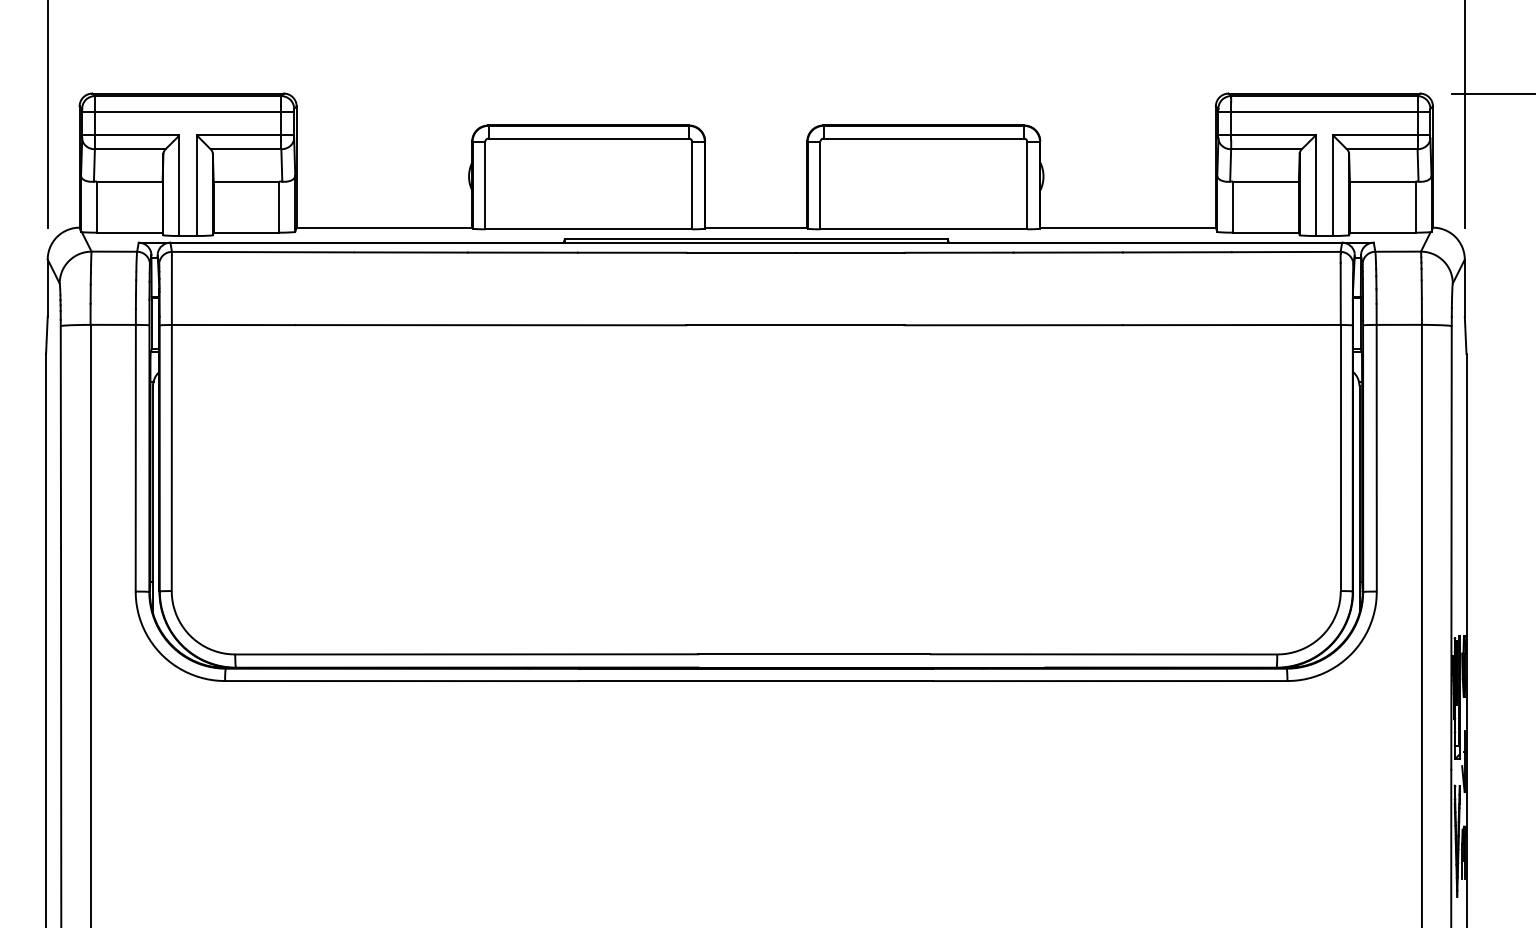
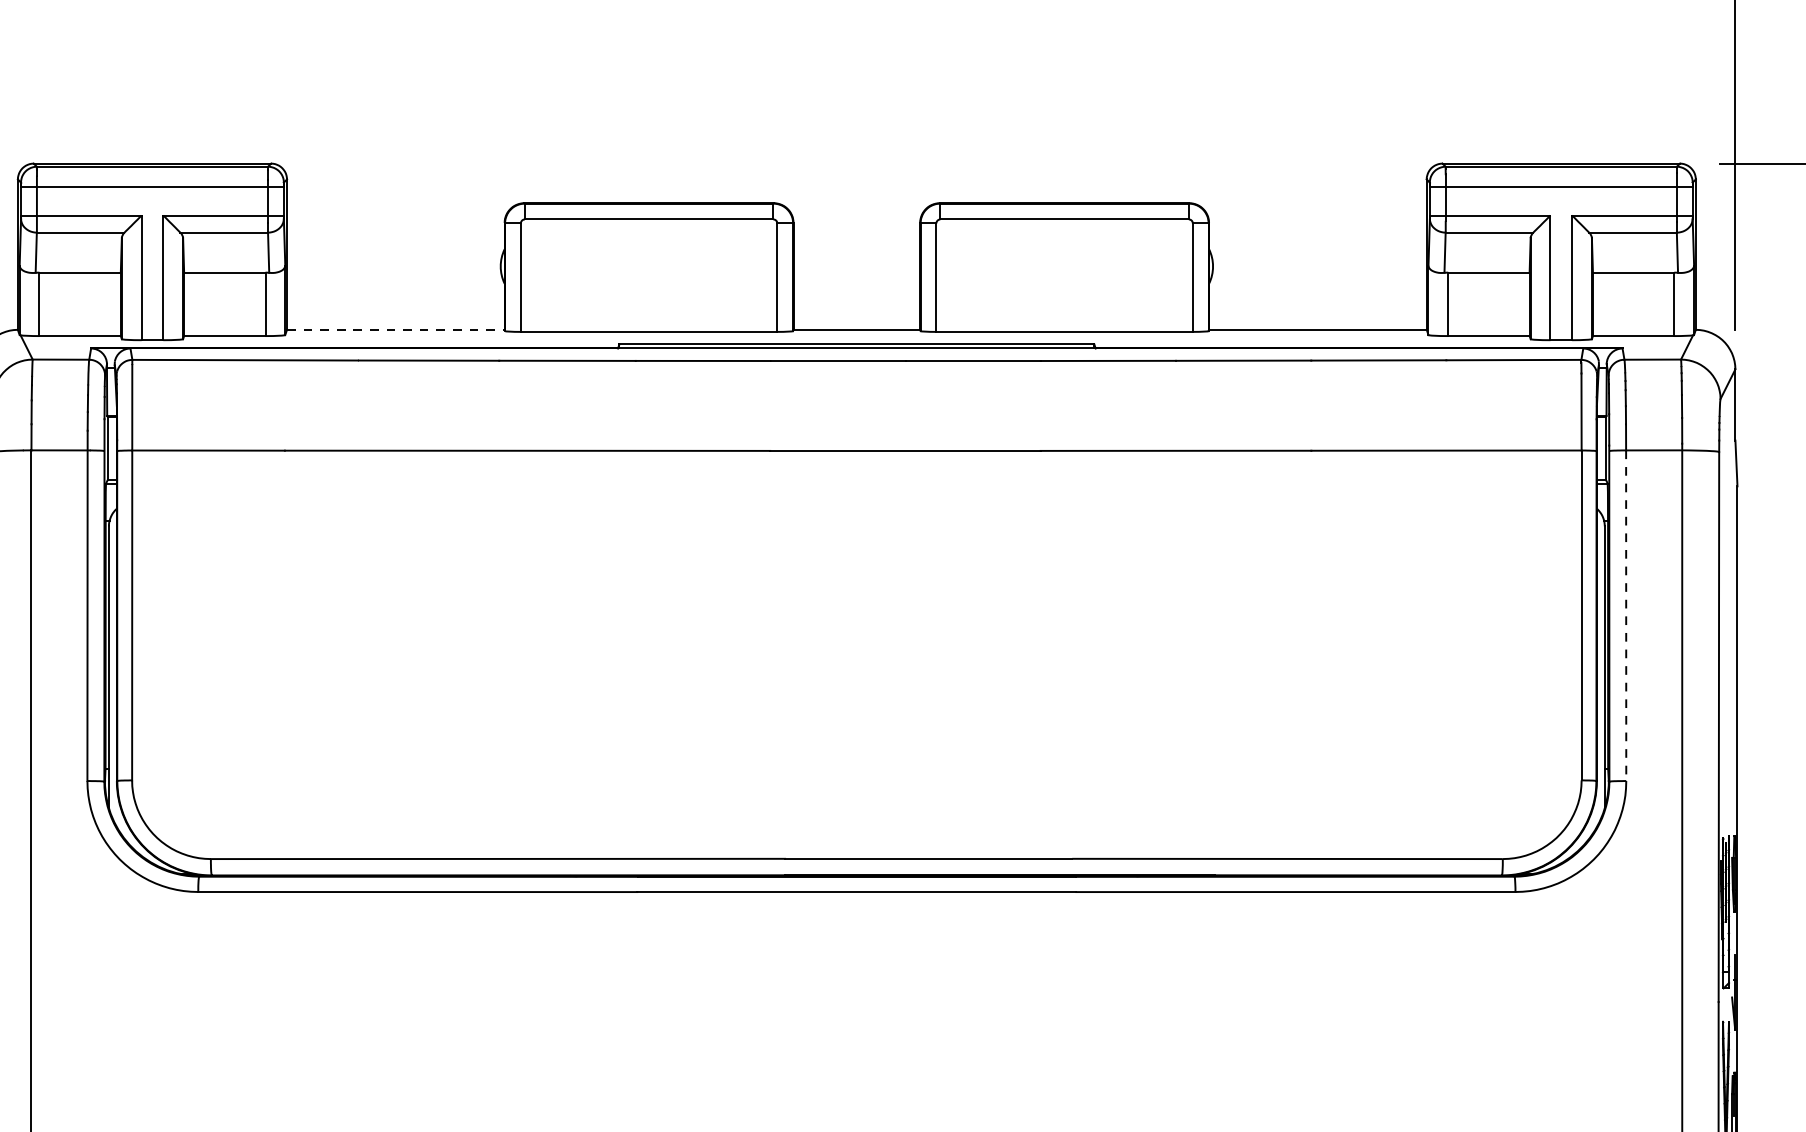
line: (384, 227) -> (395, 329), solid -> dashed
line: (1376, 458) -> (1625, 616), solid -> dashed

